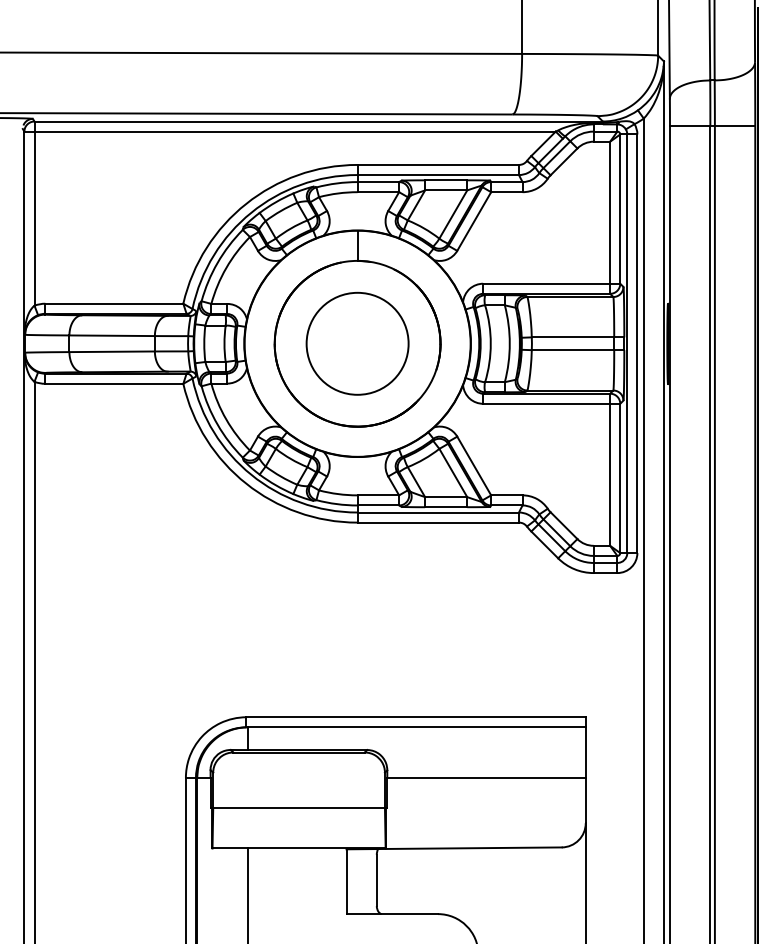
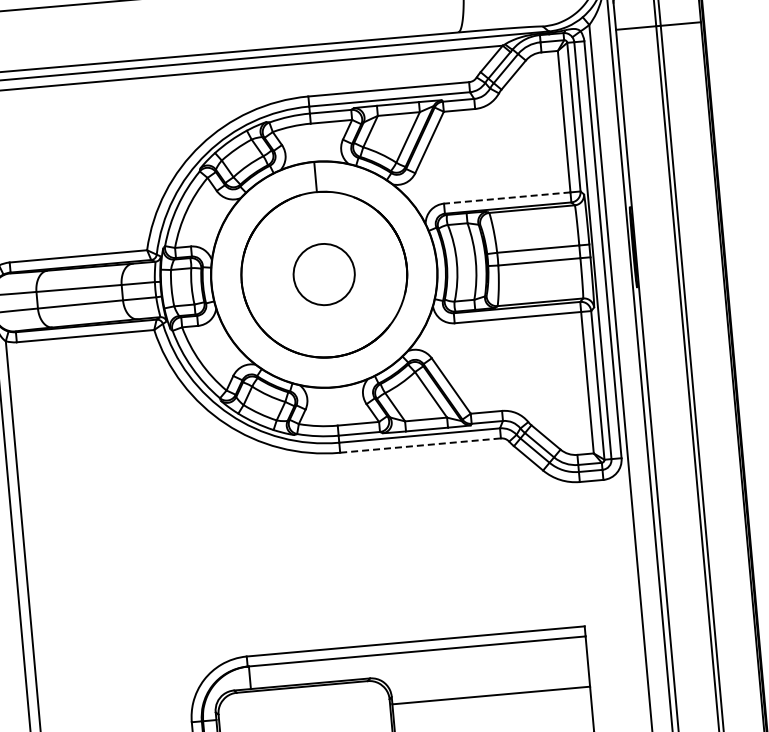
line: (546, 283) -> (507, 197), solid -> dashed
circle: (357, 343) -> (324, 274), size x0.6
line: (438, 522) -> (420, 445), solid -> dashed

